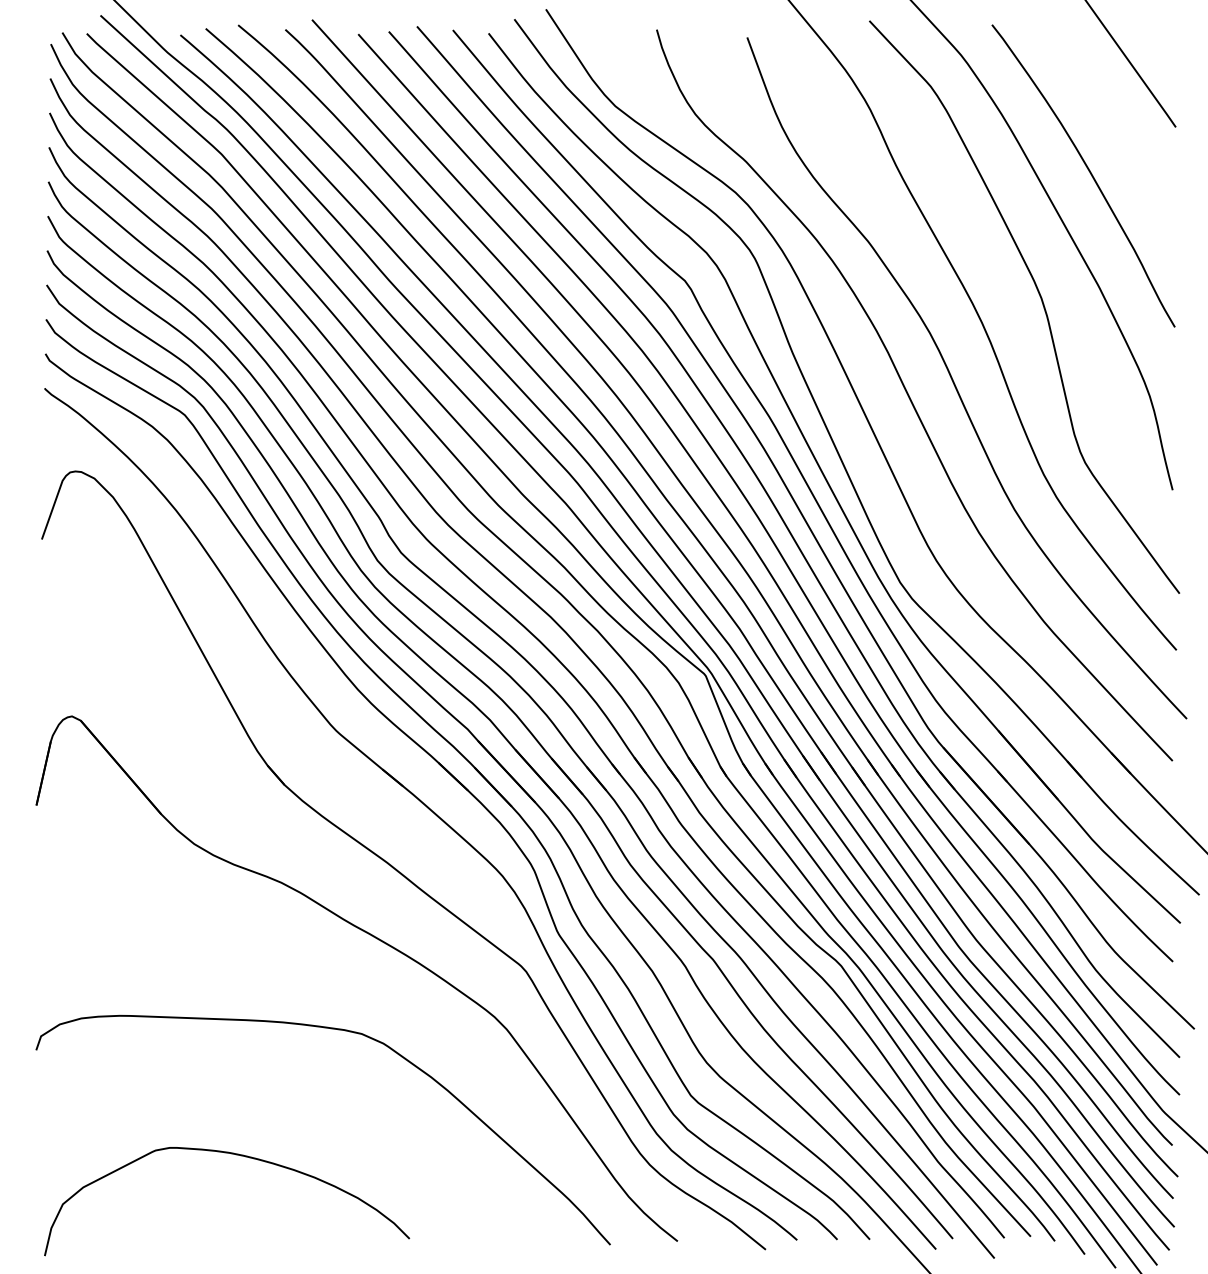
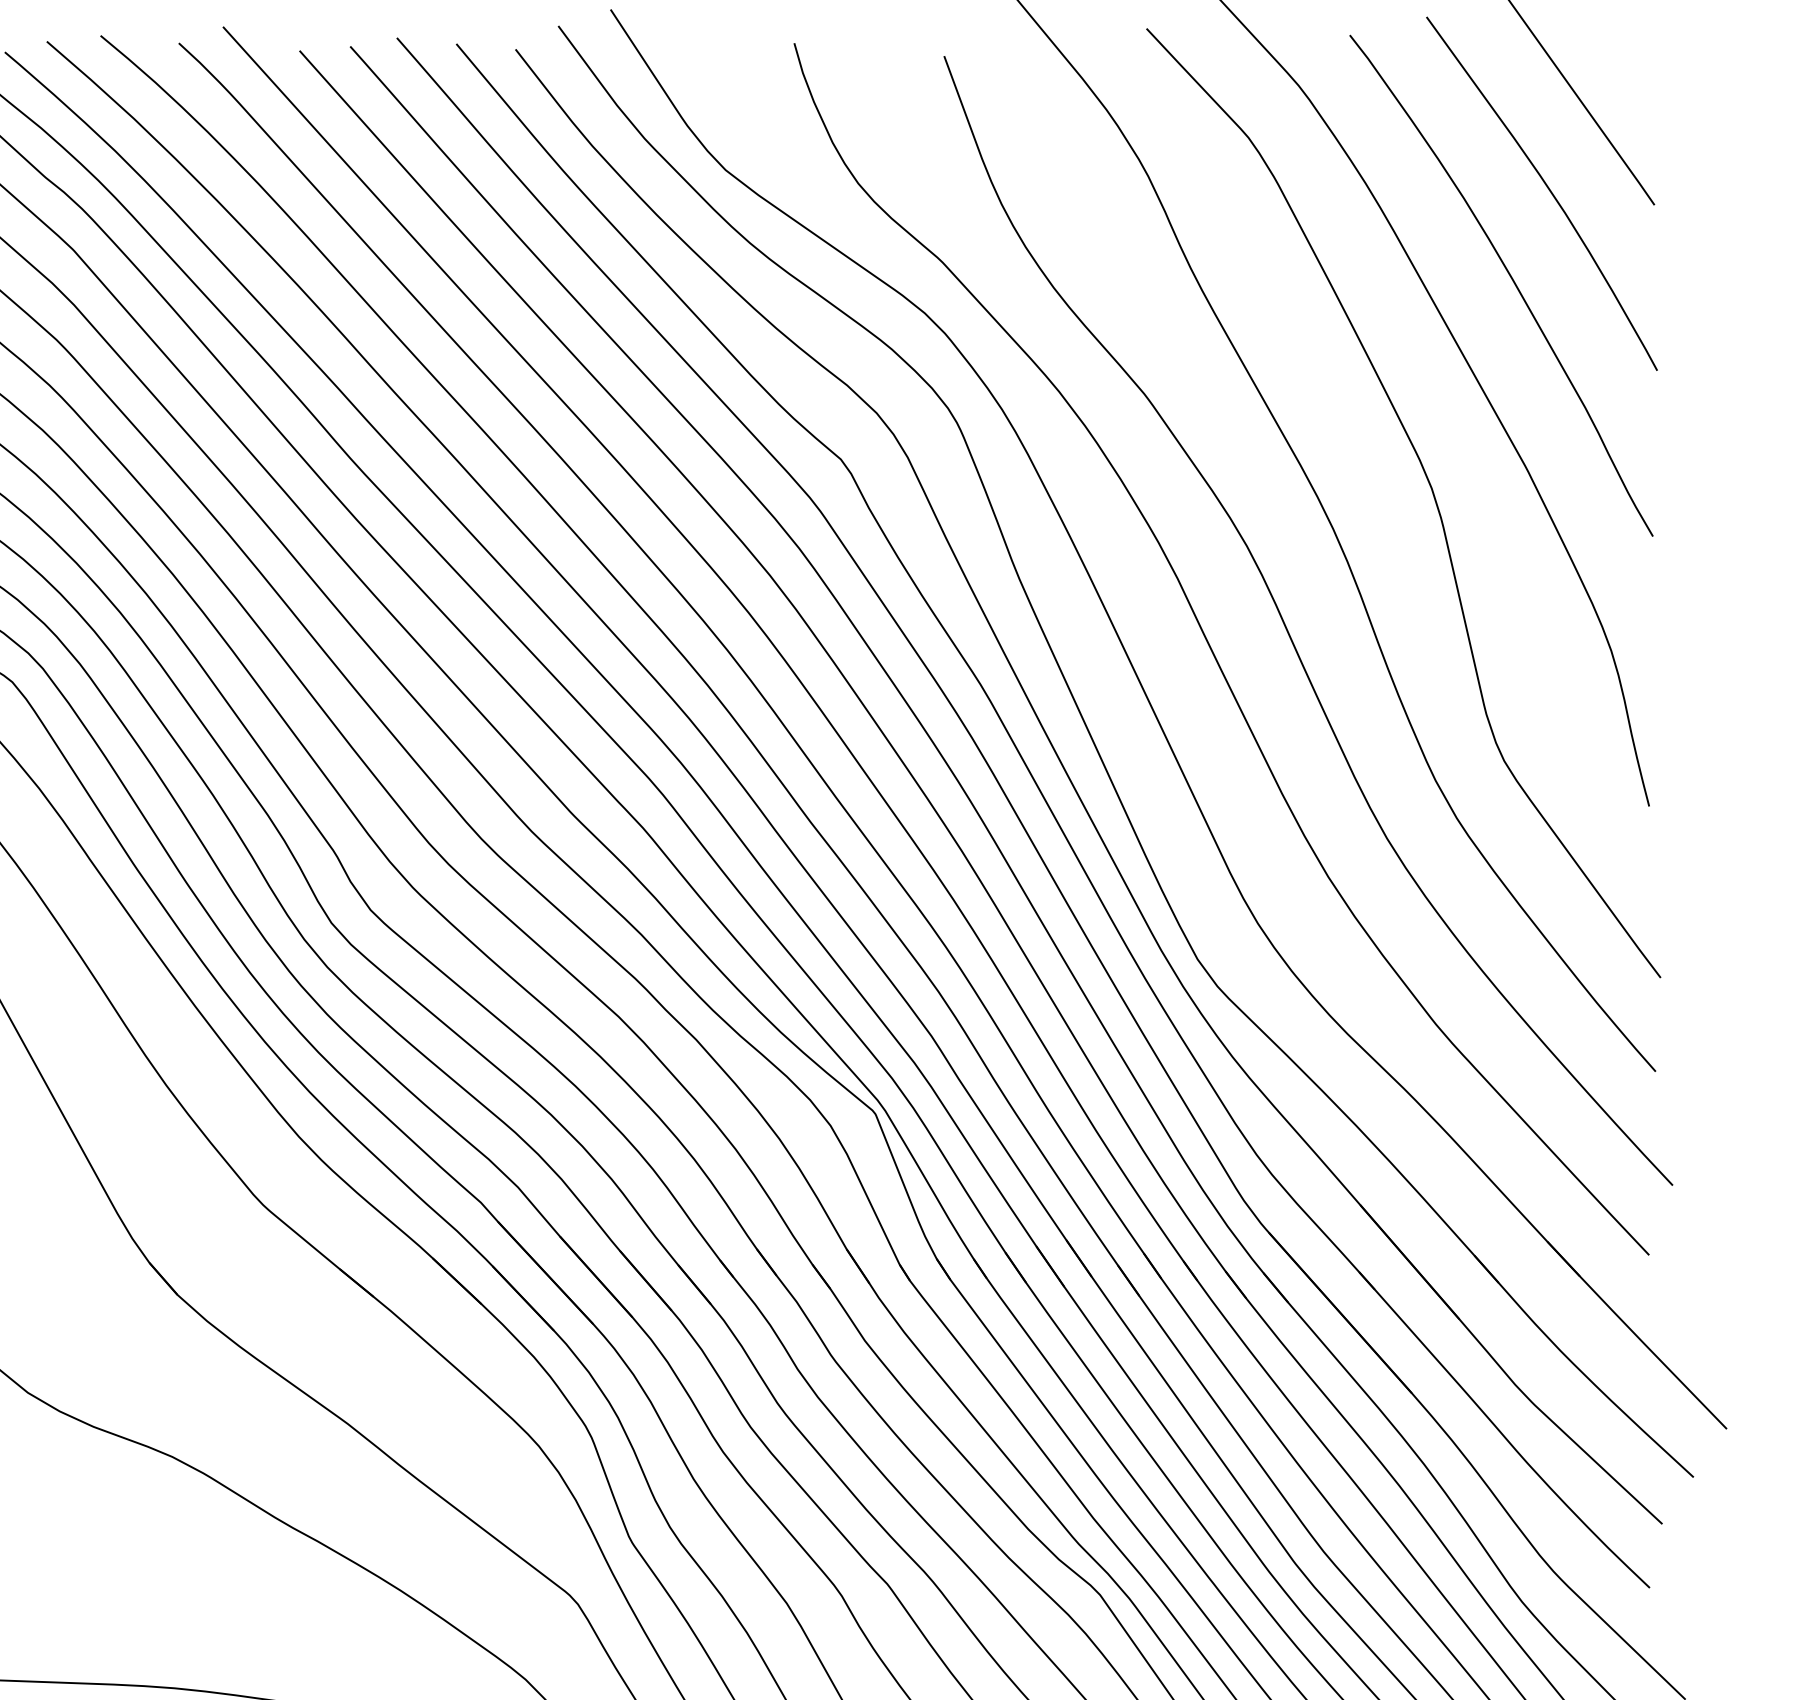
curve: (1111, 118) -> (1547, 190), added

